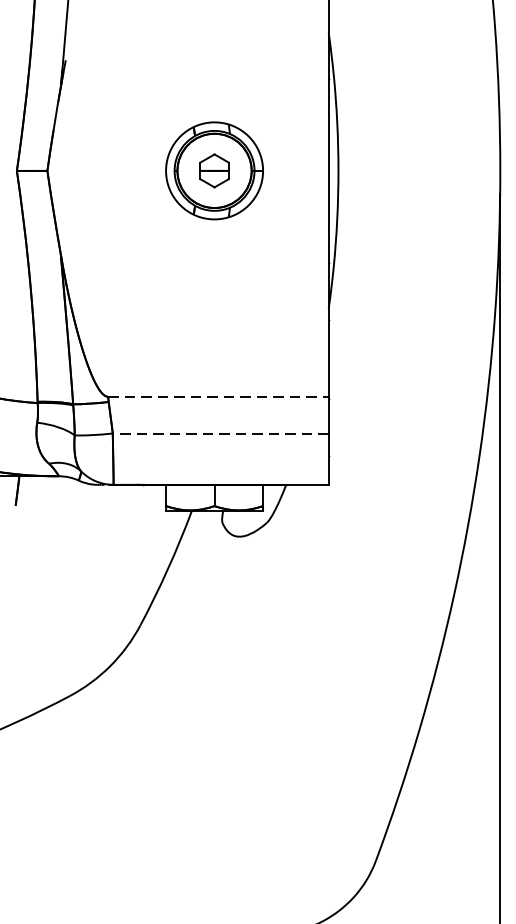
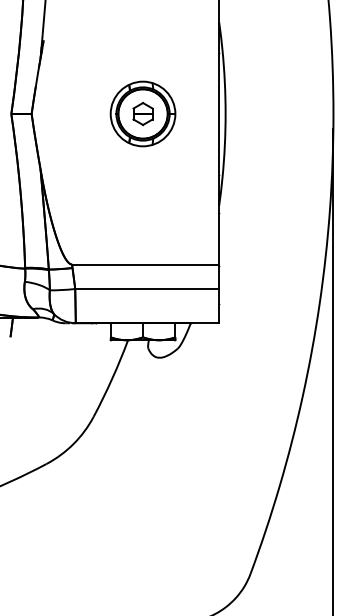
line: (218, 396) -> (145, 264), dashed -> solid
line: (221, 434) -> (147, 289), dashed -> solid

